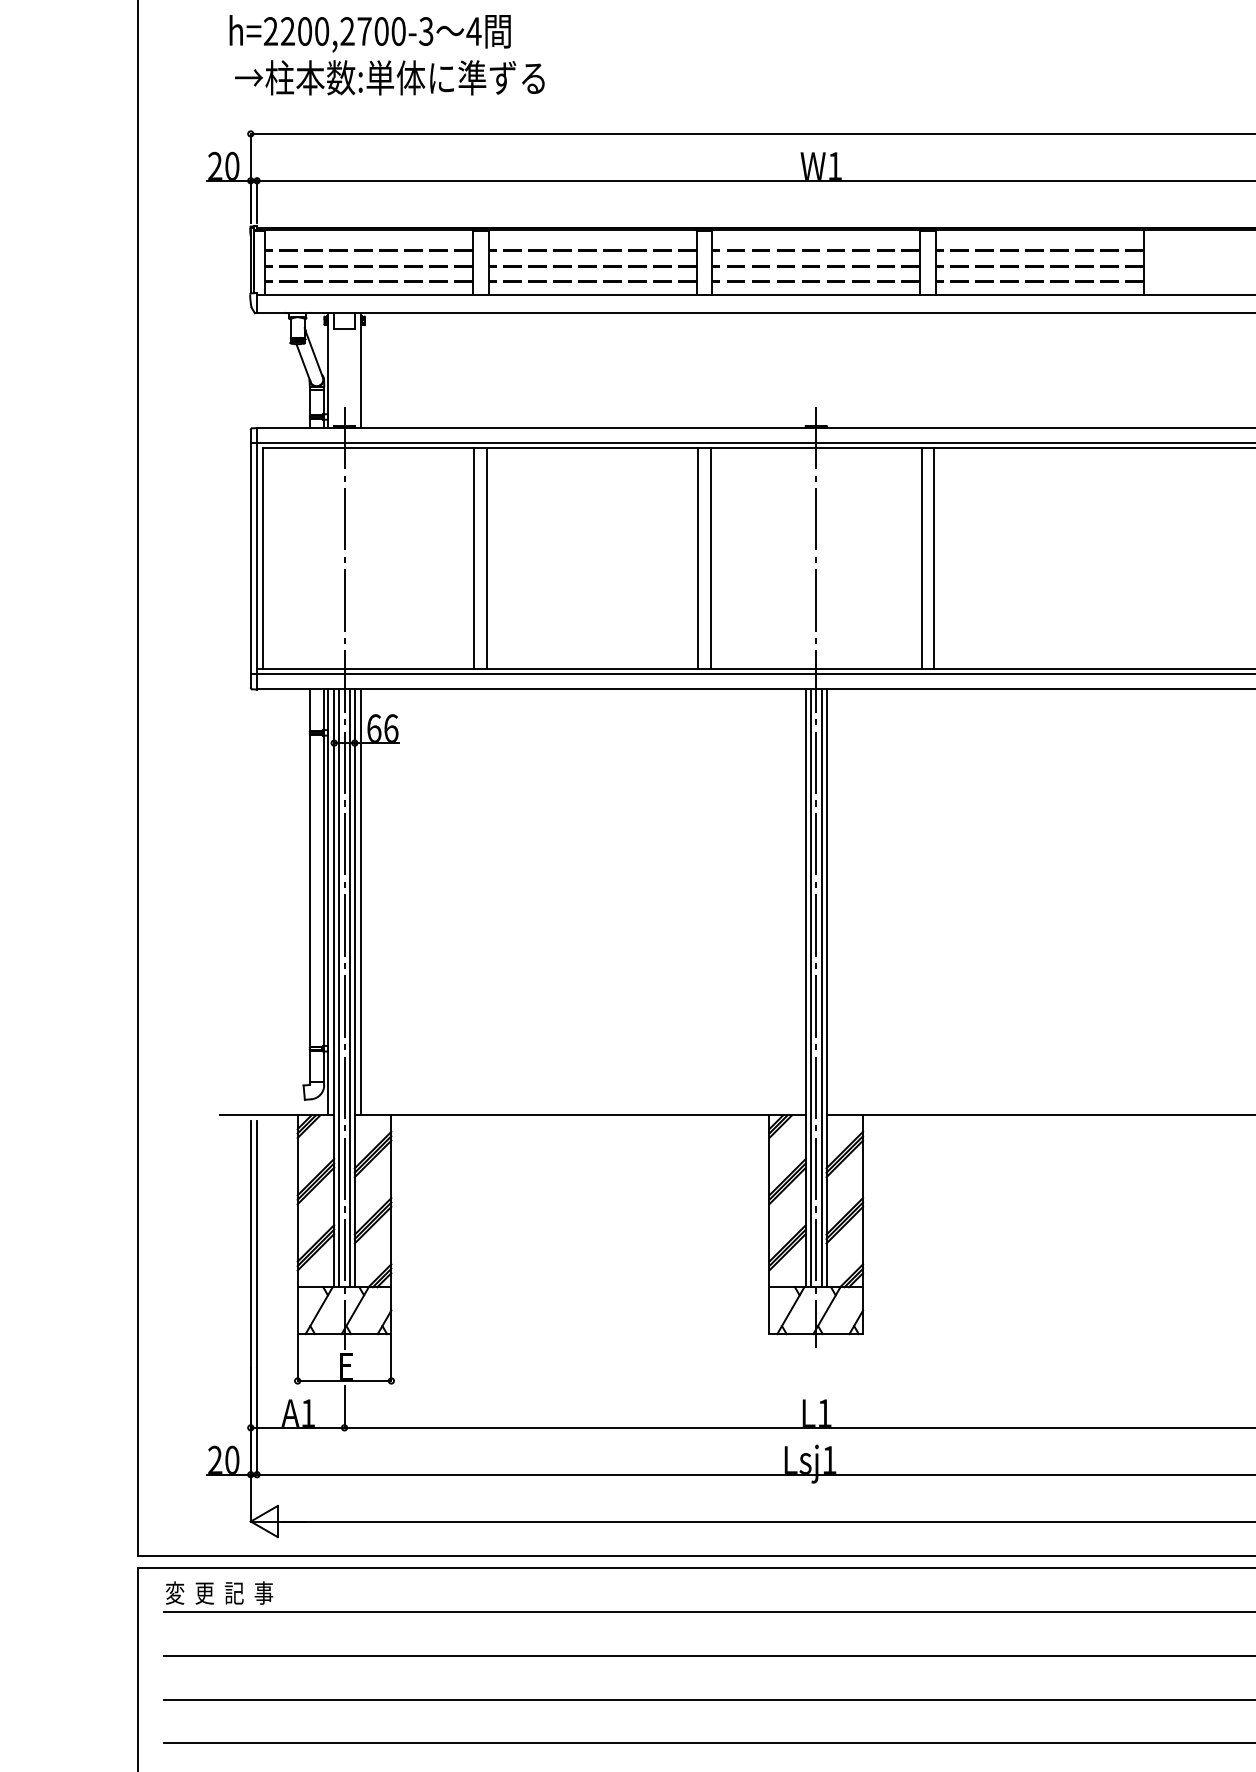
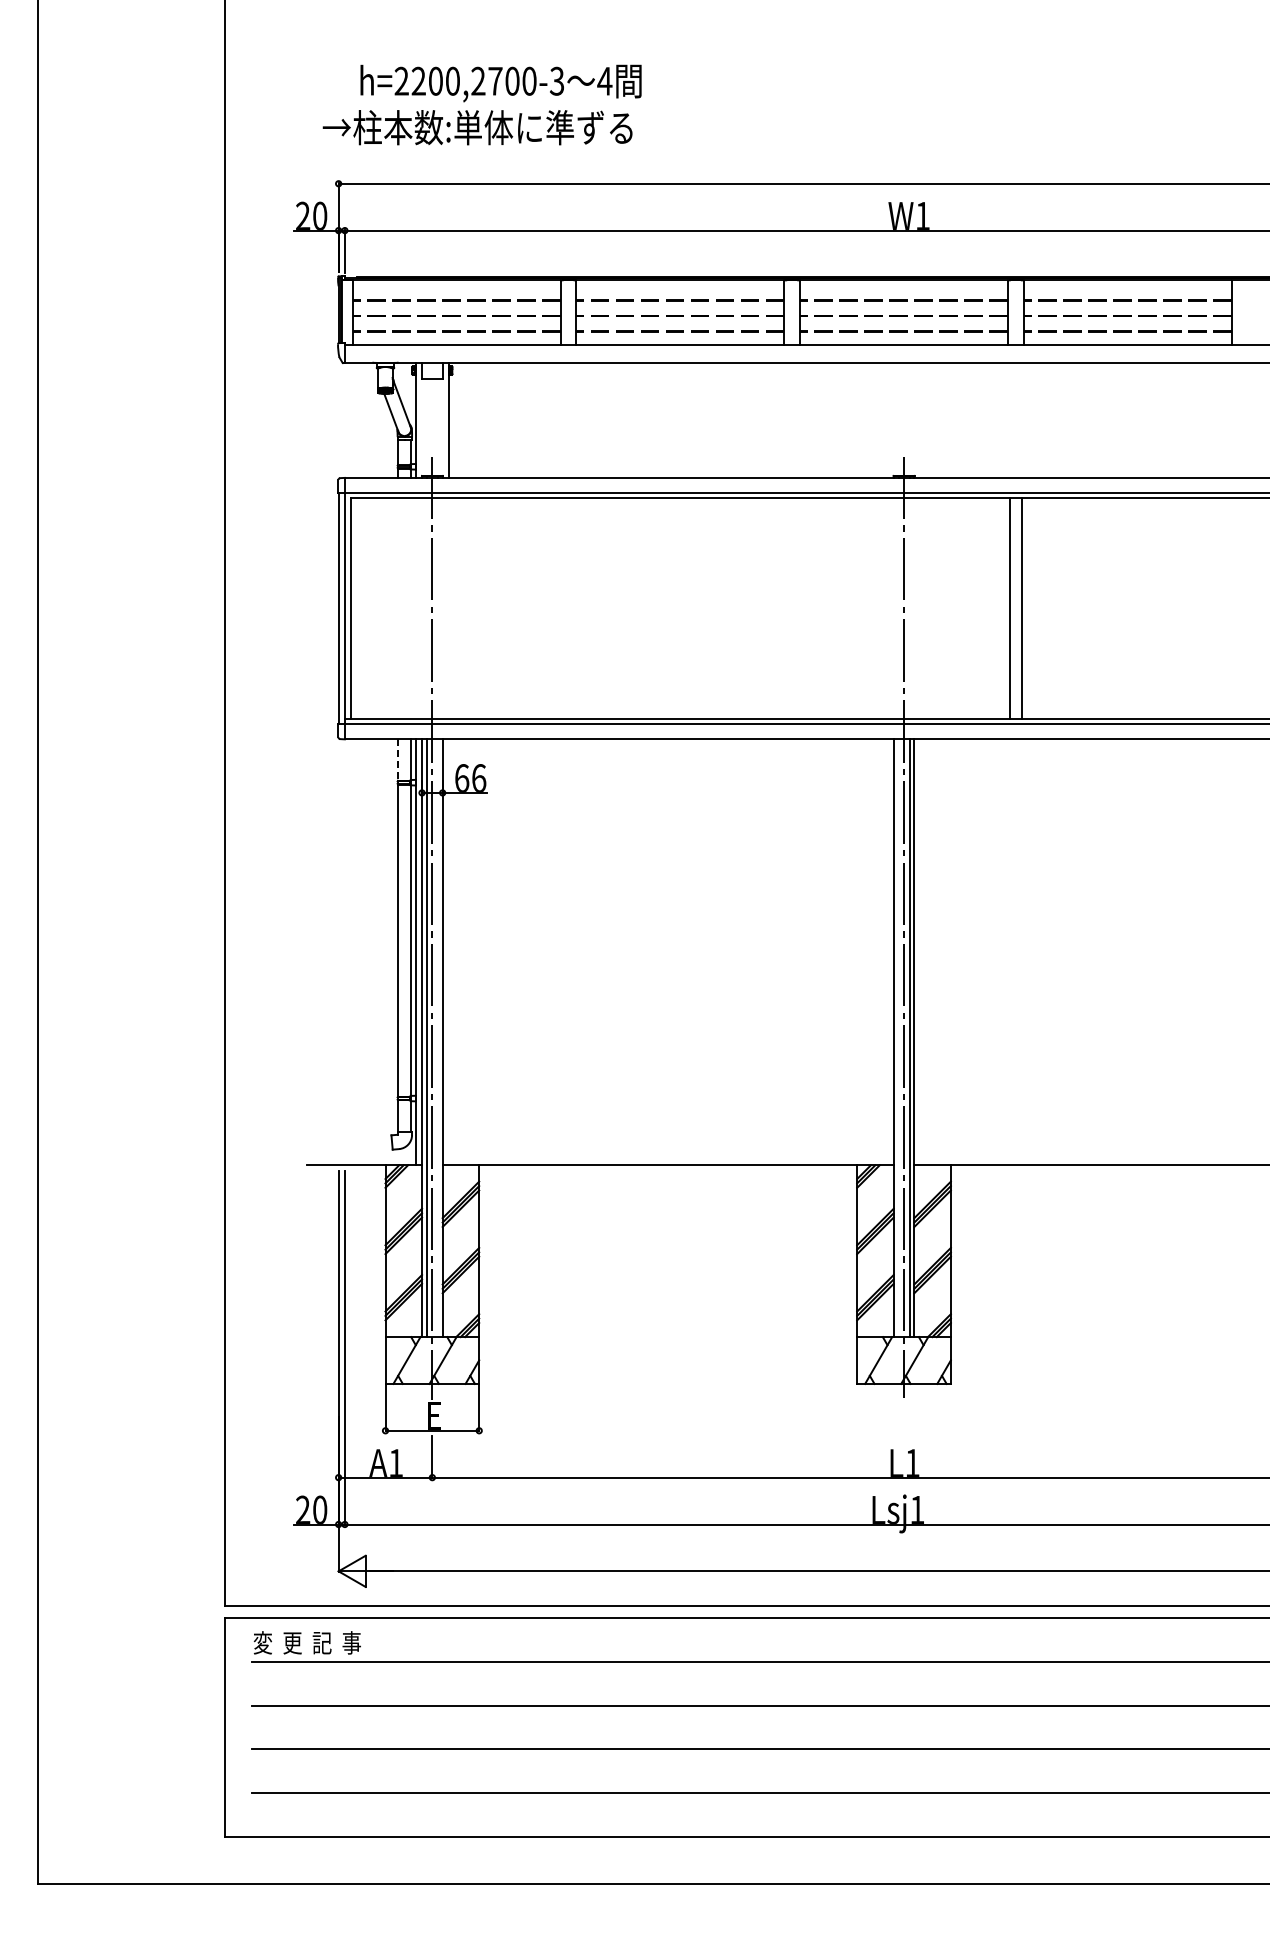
text: (369, 33) -> (500, 83), moved
line: (474, 558) -> (562, 608), removed
line: (697, 558) -> (785, 608), removed
line: (710, 558) -> (798, 608), removed
line: (486, 559) -> (574, 609), removed
line: (310, 710) -> (398, 760), solid -> dashed
line: (360, 902) -> (448, 952), removed
line: (349, 988) -> (437, 1038), removed
line: (810, 988) -> (898, 1038), removed

